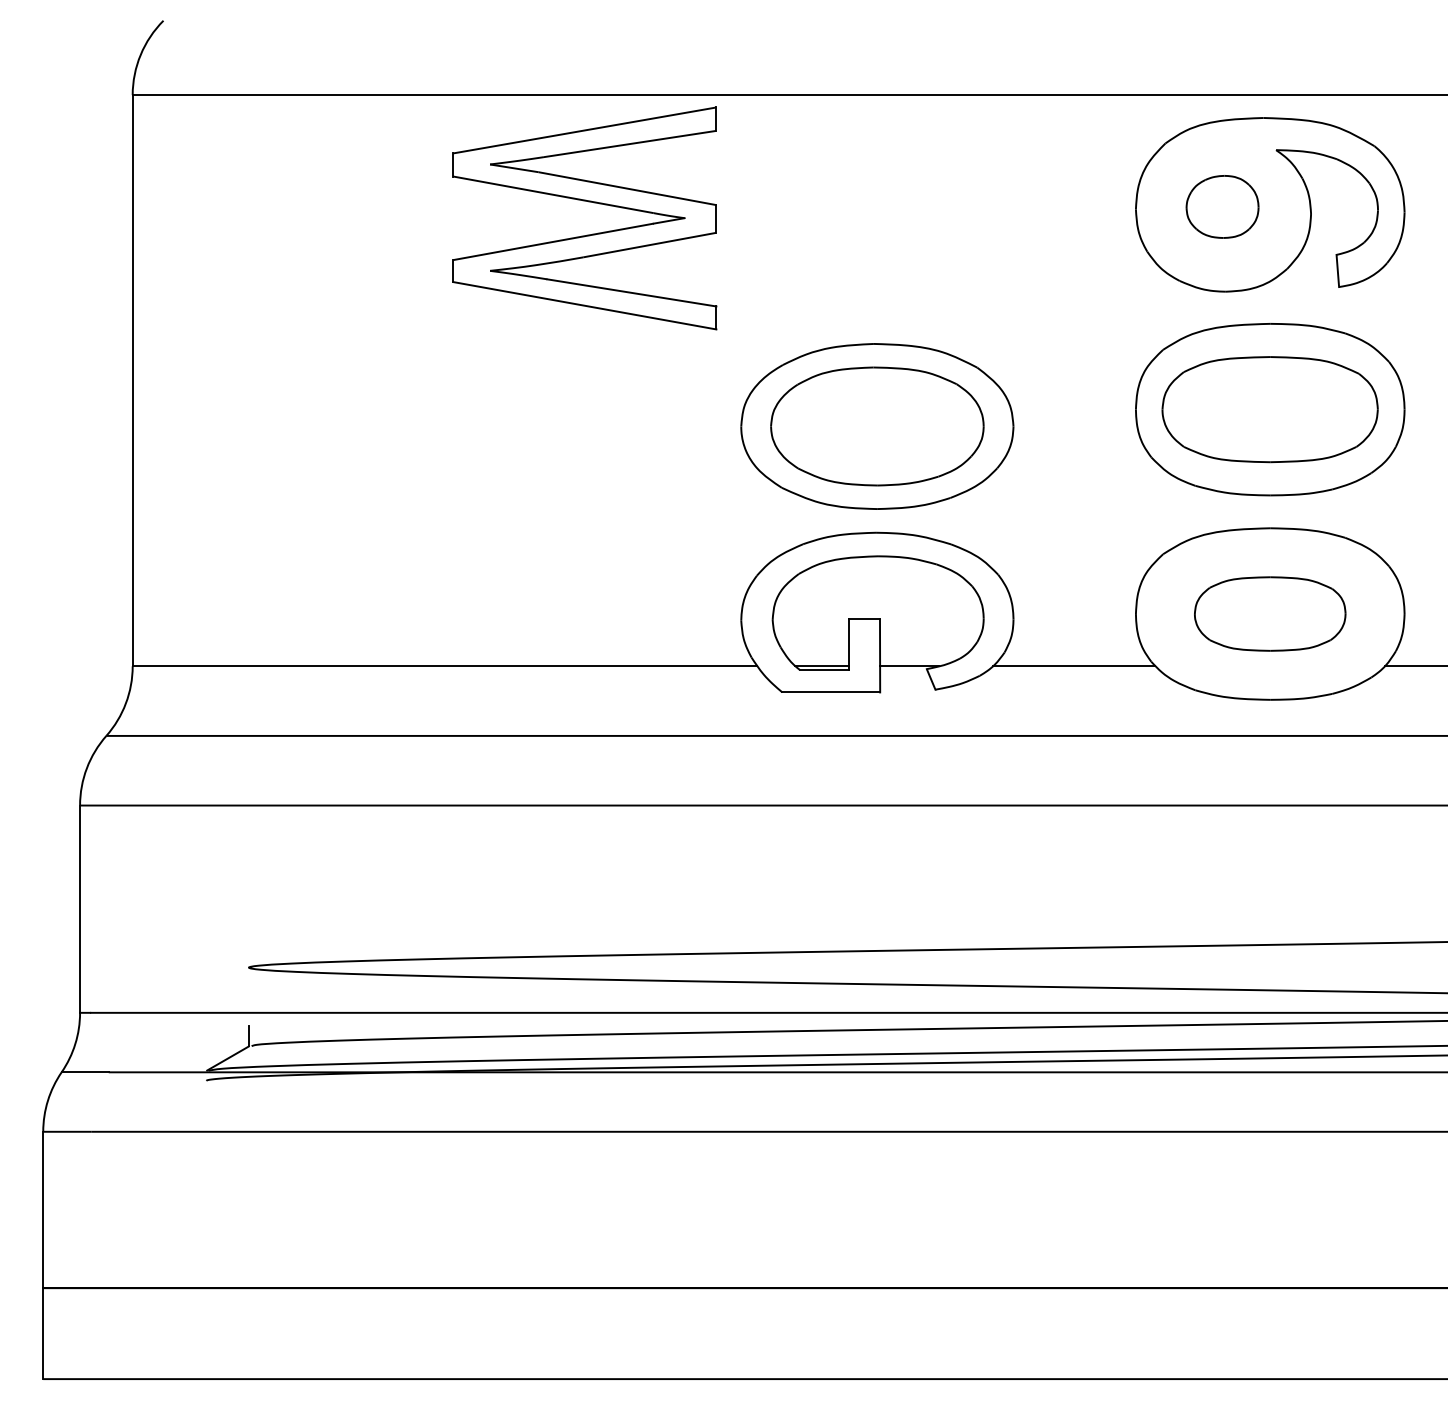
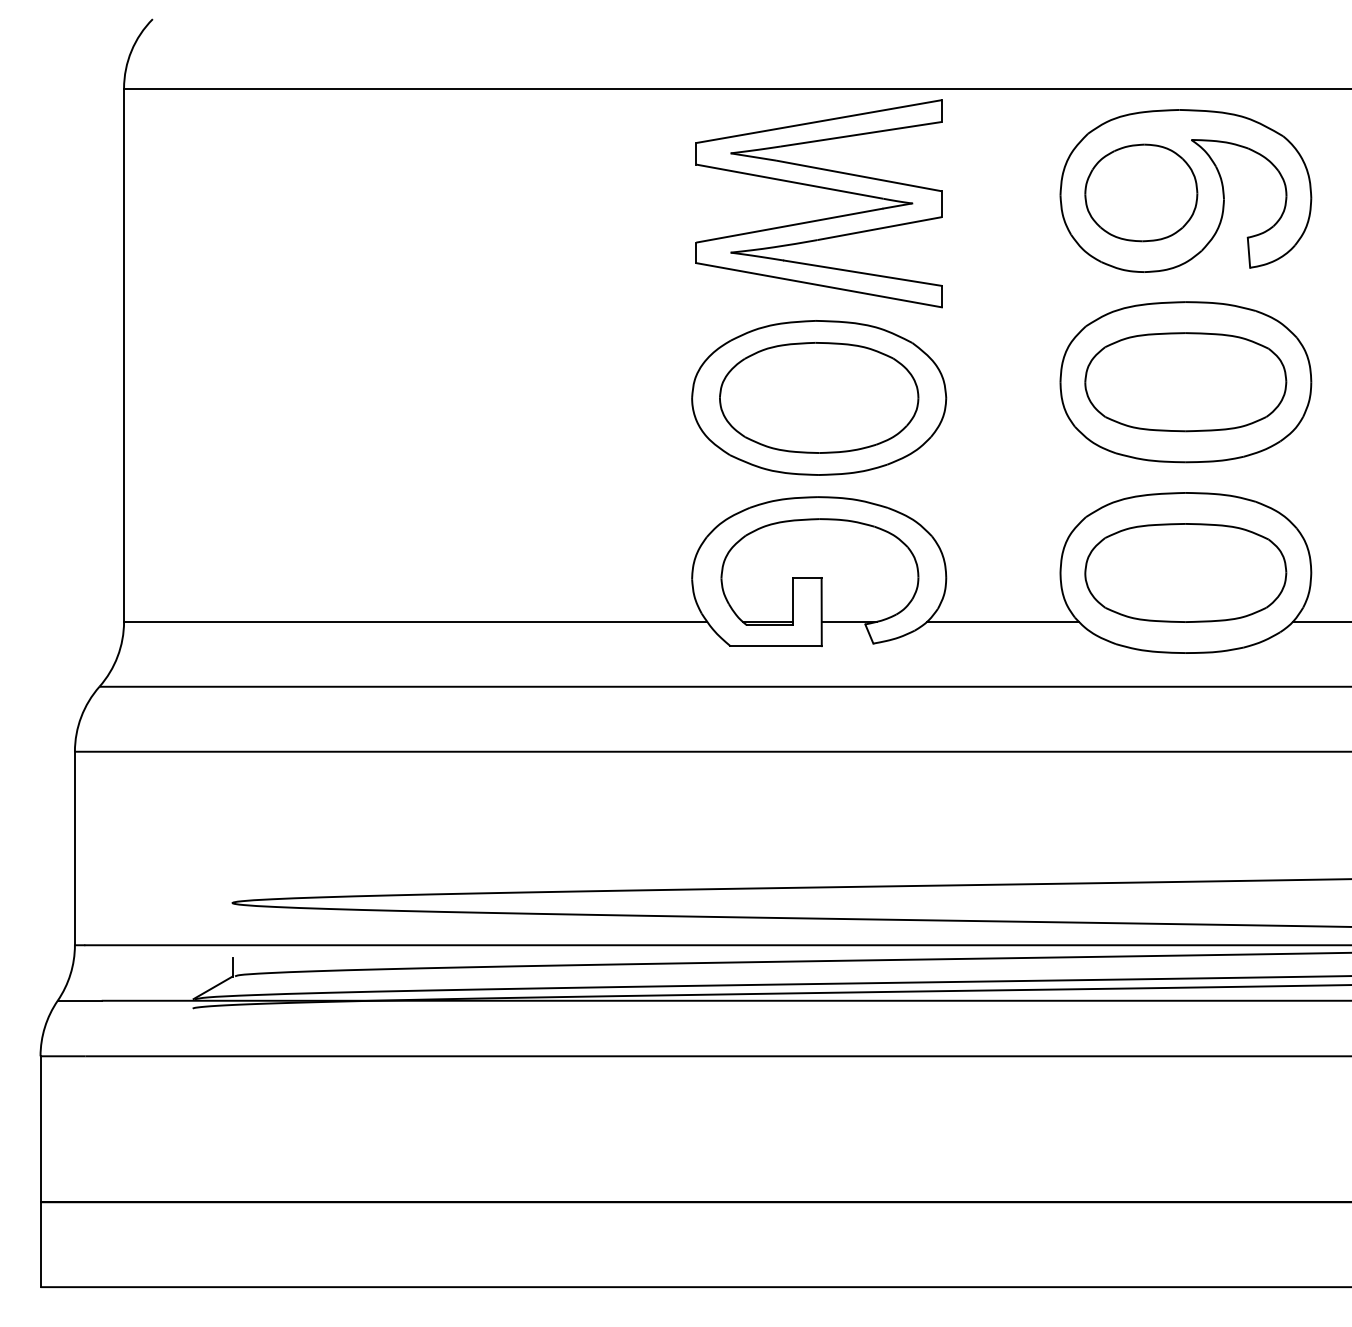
part: (586, 202) -> (820, 188), moved
part: (1222, 206) -> (1141, 192), size x1.67
part: (1269, 613) -> (1185, 572), size x1.43

